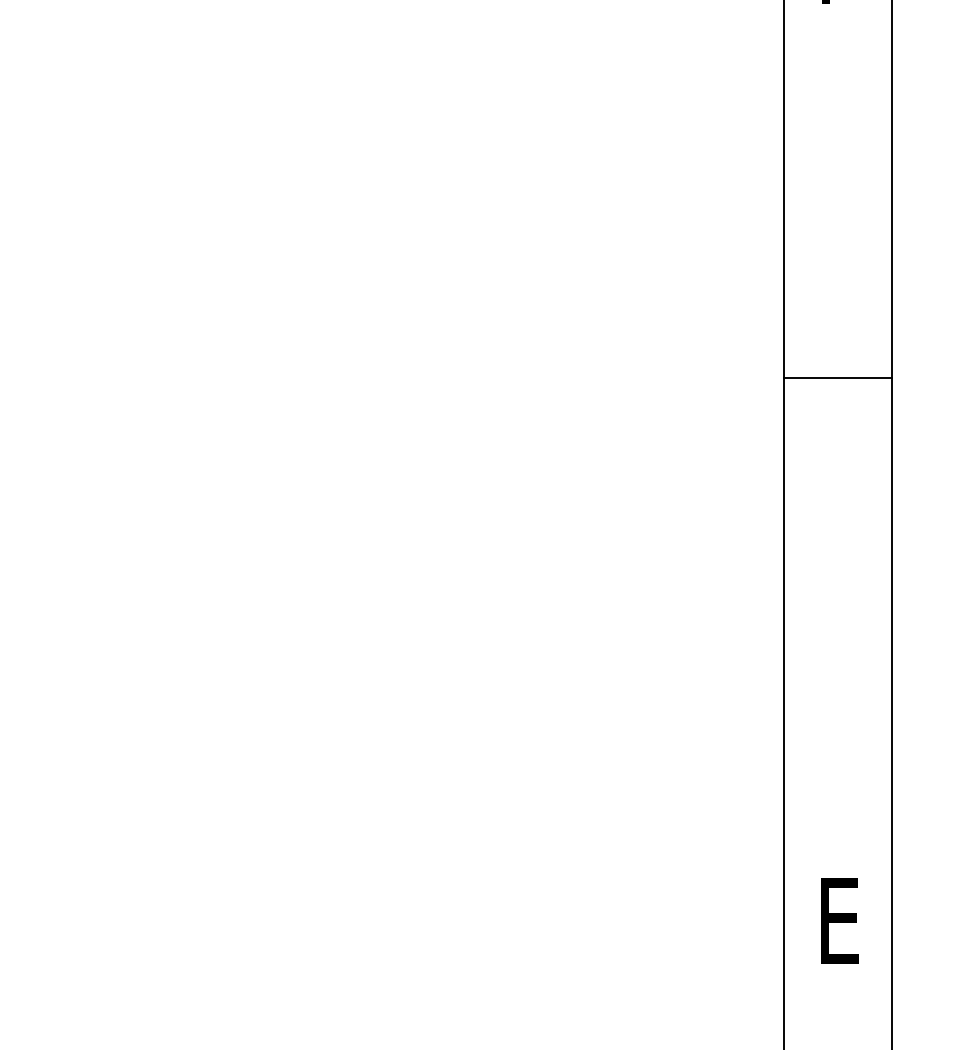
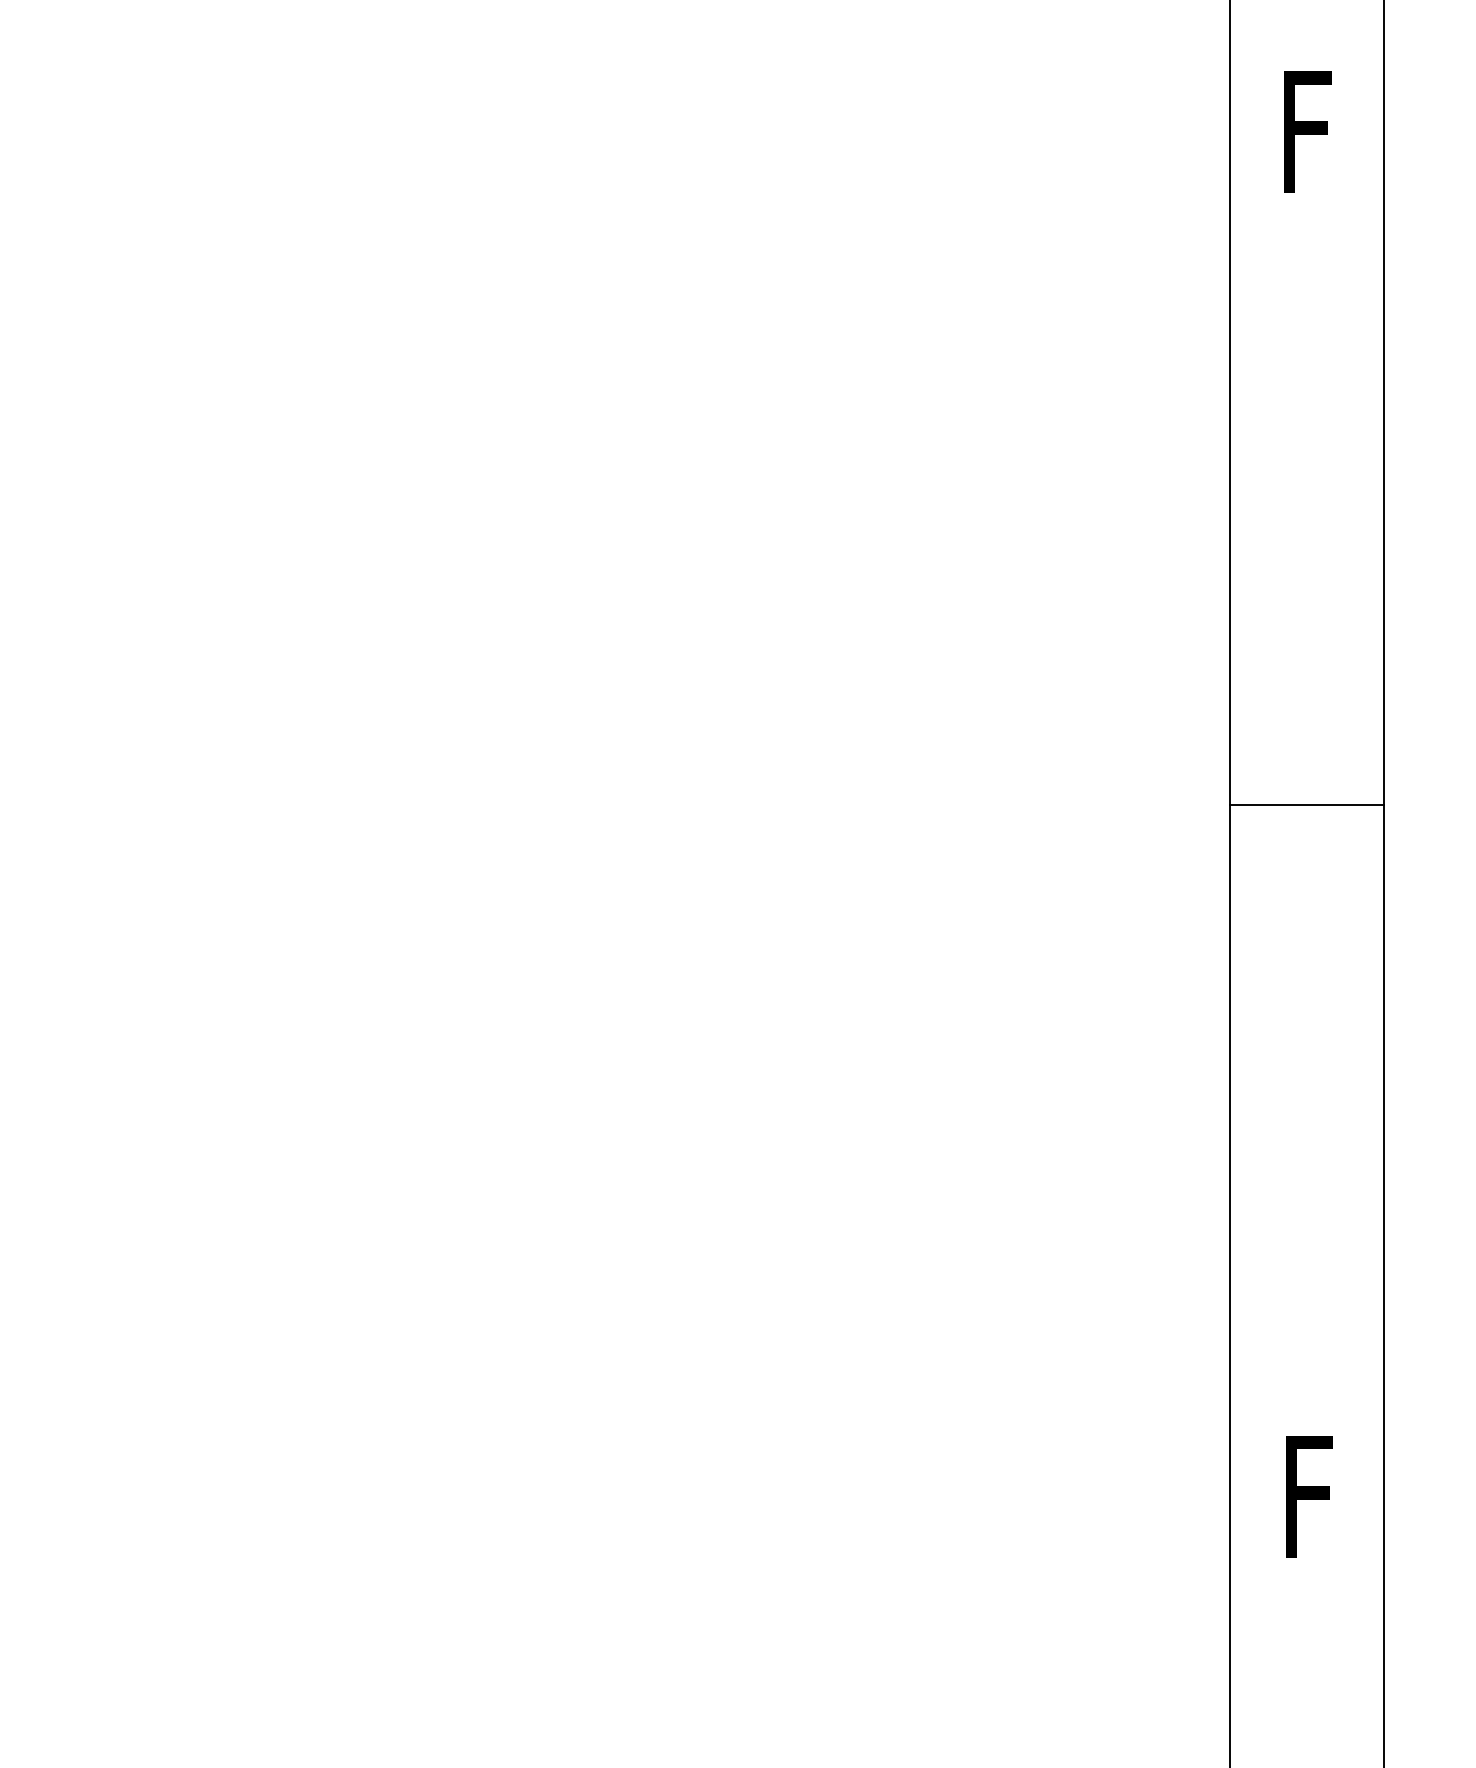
line: (837, 378) -> (1306, 805), moved
text: (839, 920) -> (1309, 1496), E -> F

